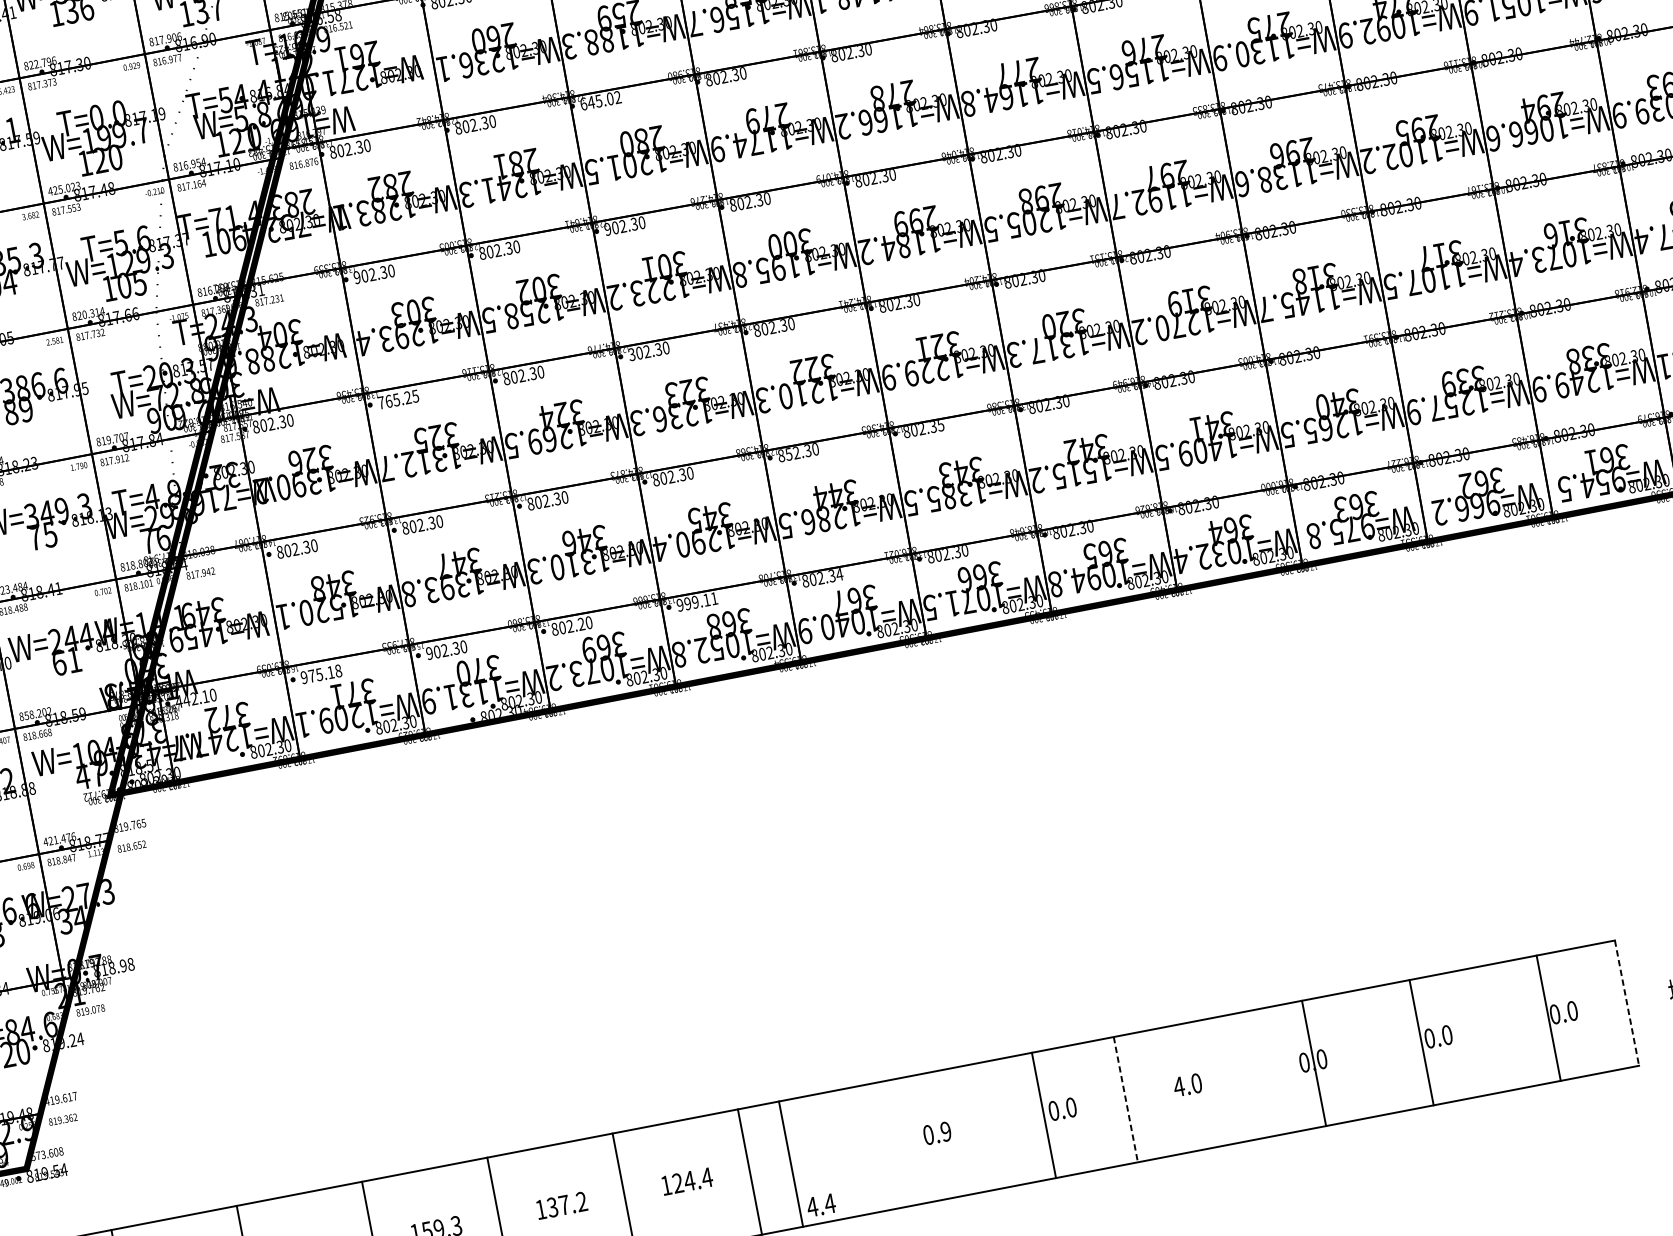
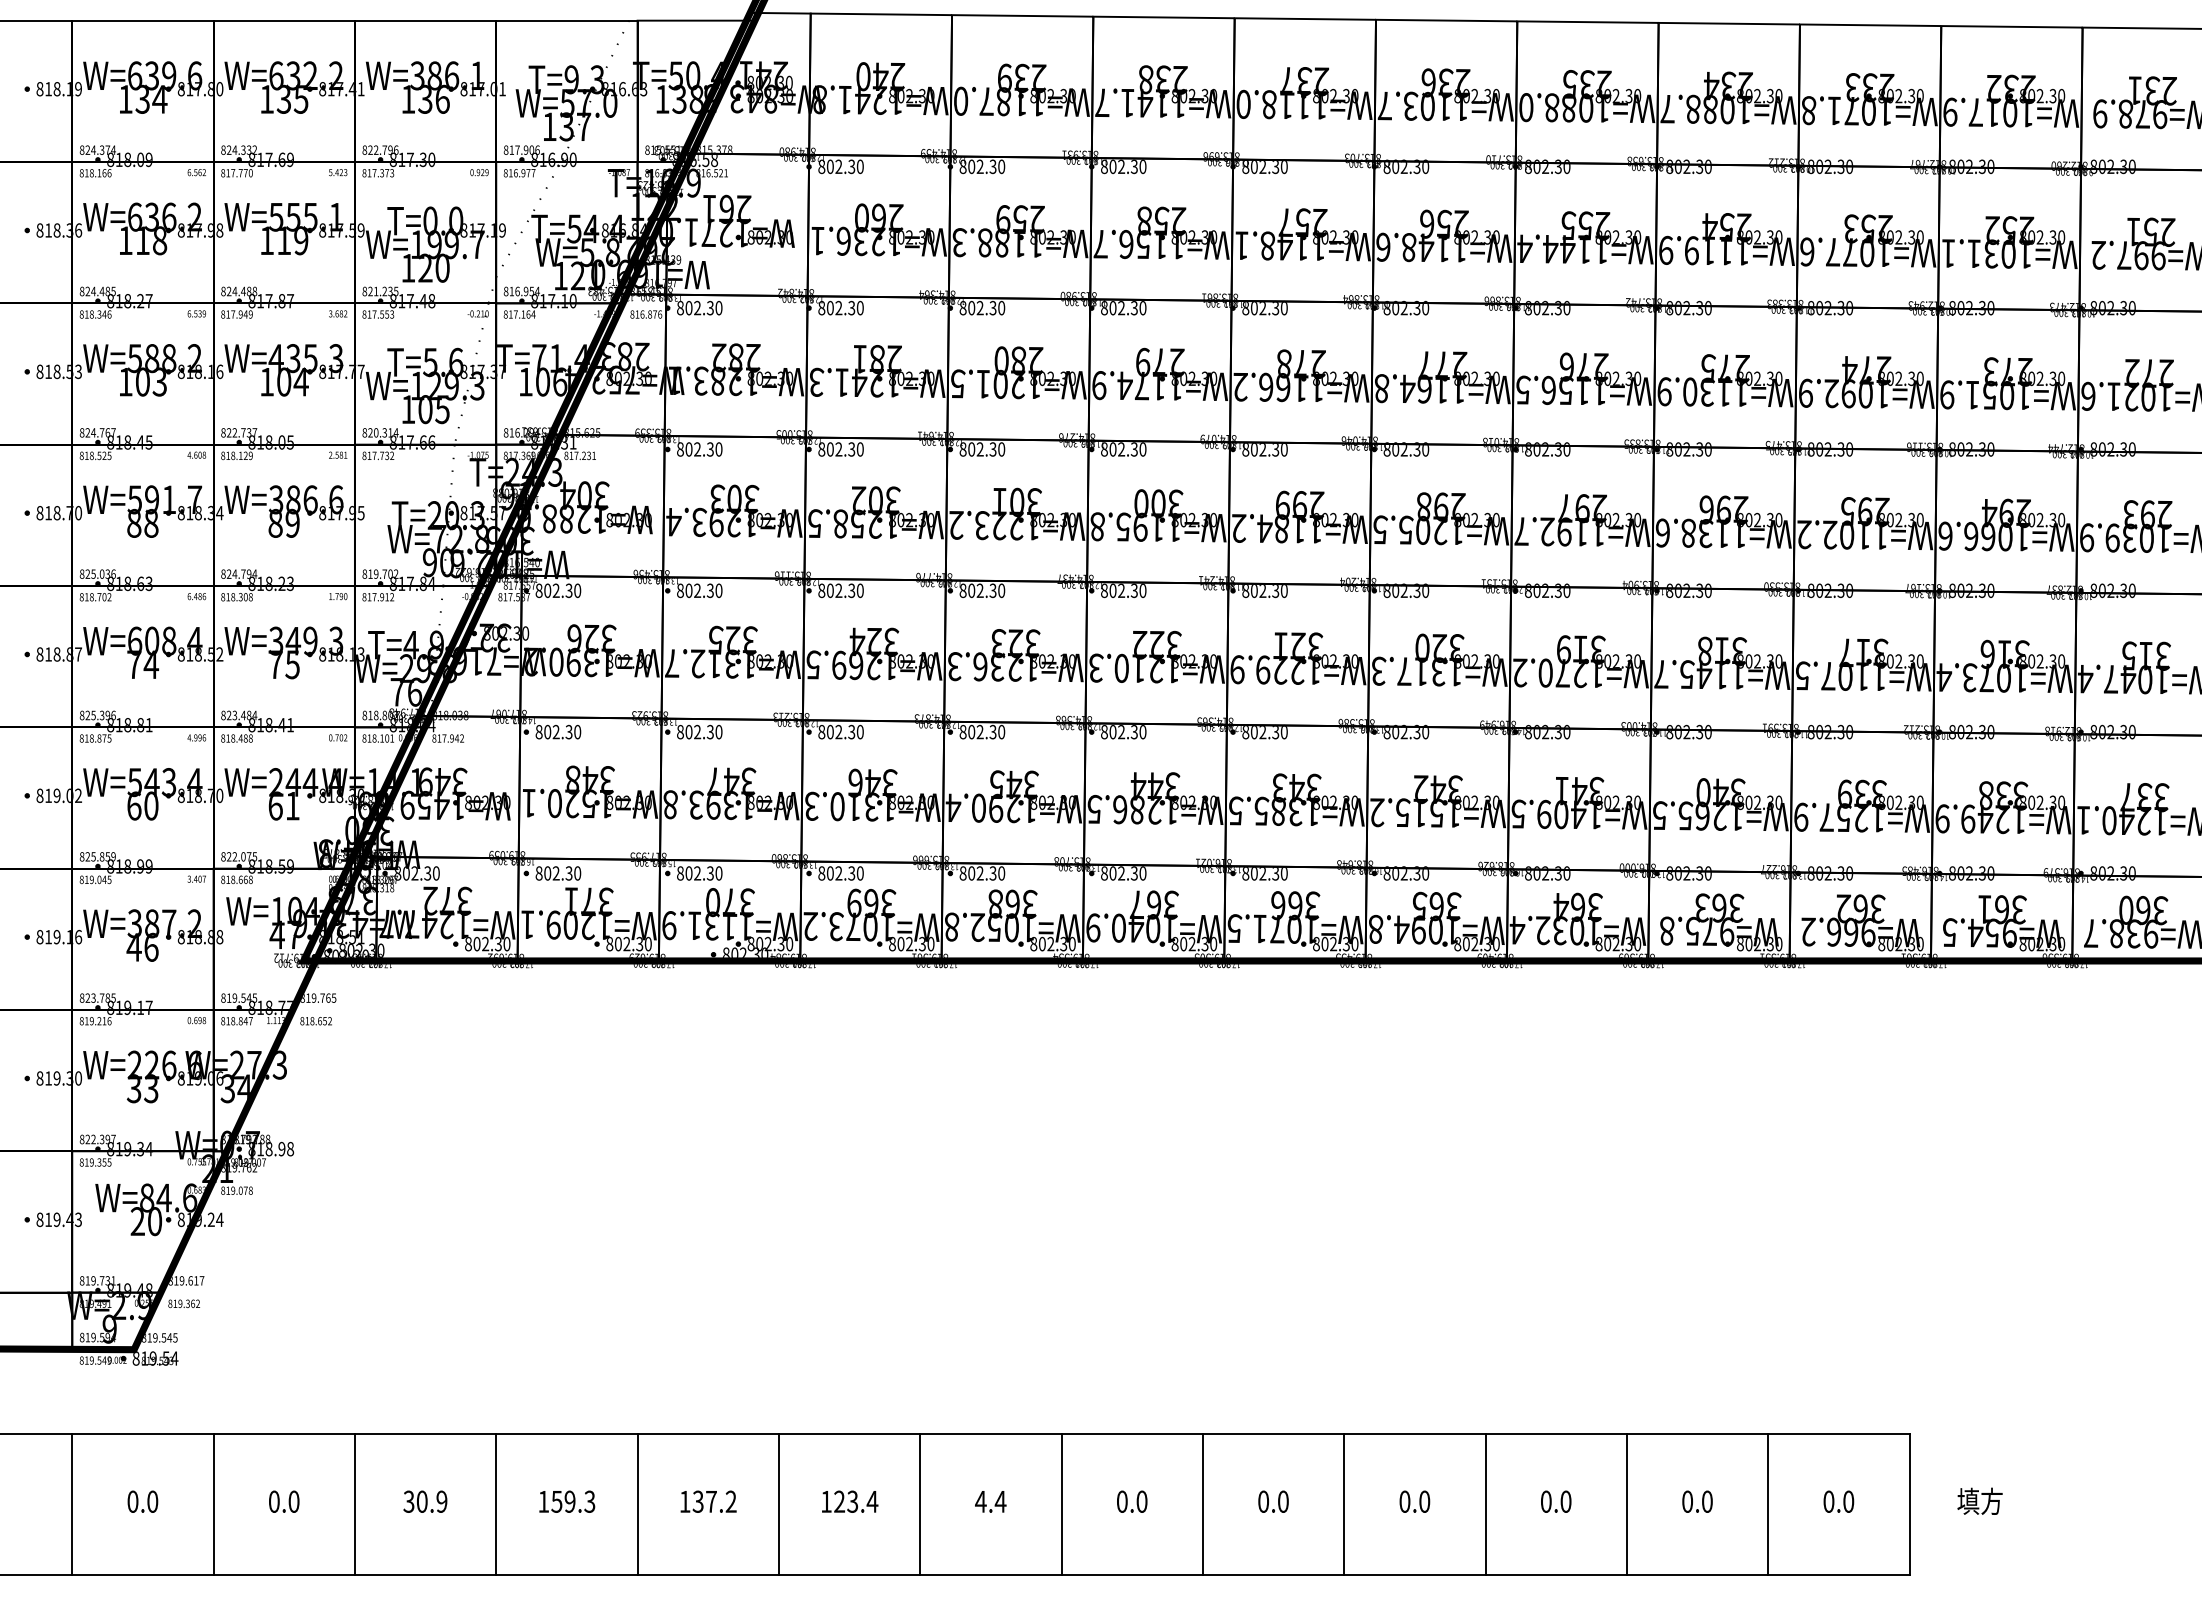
text: (600, 100) -> (982, 307), 645.02 -> 802.30
text: (64, 188) -> (380, 291), 425.023 -> 821.235
text: (607, 229) -> (962, 449), 902.30 -> 802.30
text: (357, 277) -> (680, 449), 902.30 -> 802.30
text: (631, 354) -> (962, 590), 302.30 -> 802.30
text: (398, 399) -> (699, 590), 765.25 -> 802.30
text: (940, 425) -> (1283, 732), 802.35 -> 802.30
text: (125, 436) -> (395, 573), 819.707 -> 819.702
text: (788, 454) -> (1112, 732), 852.30 -> 802.30
text: (839, 574) -> (1142, 873), 802.34 -> 802.30
text: (697, 601) -> (982, 873), 999.11 -> 802.30
text: (581, 624) -> (851, 873), 802.20 -> 802.30
text: (429, 653) -> (680, 873), 902.30 -> 802.30
text: (321, 674) -> (558, 873), 975.18 -> 802.30
text: (192, 699) -> (412, 873), 442.10 -> 802.30
text: (37, 713) -> (241, 856), 858.202 -> 822.075
text: (59, 838) -> (239, 997), 421.476 -> 819.545
line: (1626, 1003) -> (1909, 1504), dashed -> solid
line: (1548, 1018) -> (1768, 1504), moved
line: (1421, 1042) -> (1626, 1504), moved
line: (1313, 1063) -> (1485, 1504), moved
text: (1178, 1086) -> (1404, 1501), 4.0 -> 0.0
line: (1126, 1099) -> (1344, 1504), dashed -> solid
text: (47, 1102) -> (170, 1281), 419.617 -> 819.617
line: (1043, 1115) -> (1202, 1504), moved
text: (945, 1131) -> (1141, 1501), 0.9 -> 0.0
text: (47, 1153) -> (159, 1337), 573.608 -> 819.545
line: (790, 1164) -> (1061, 1504), moved
text: (689, 1180) -> (852, 1501), 124.4 -> 123.4
text: (820, 1205) -> (990, 1501), moved

